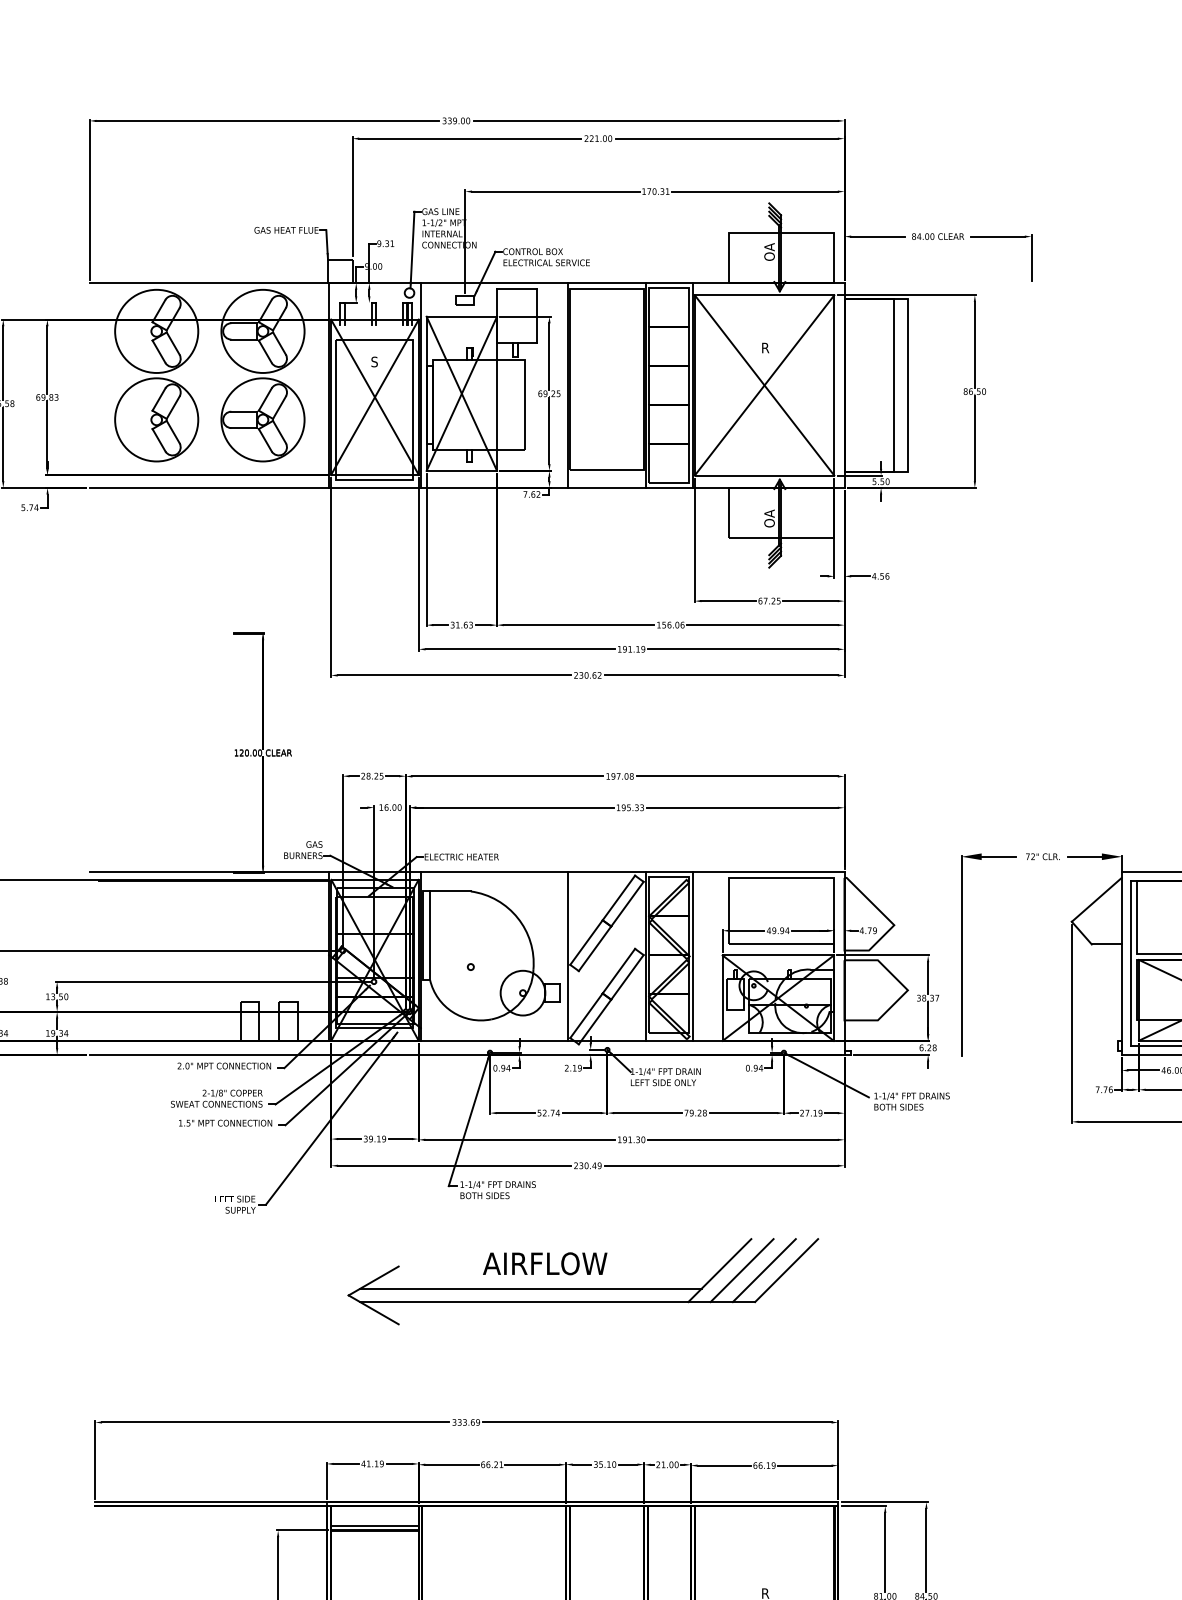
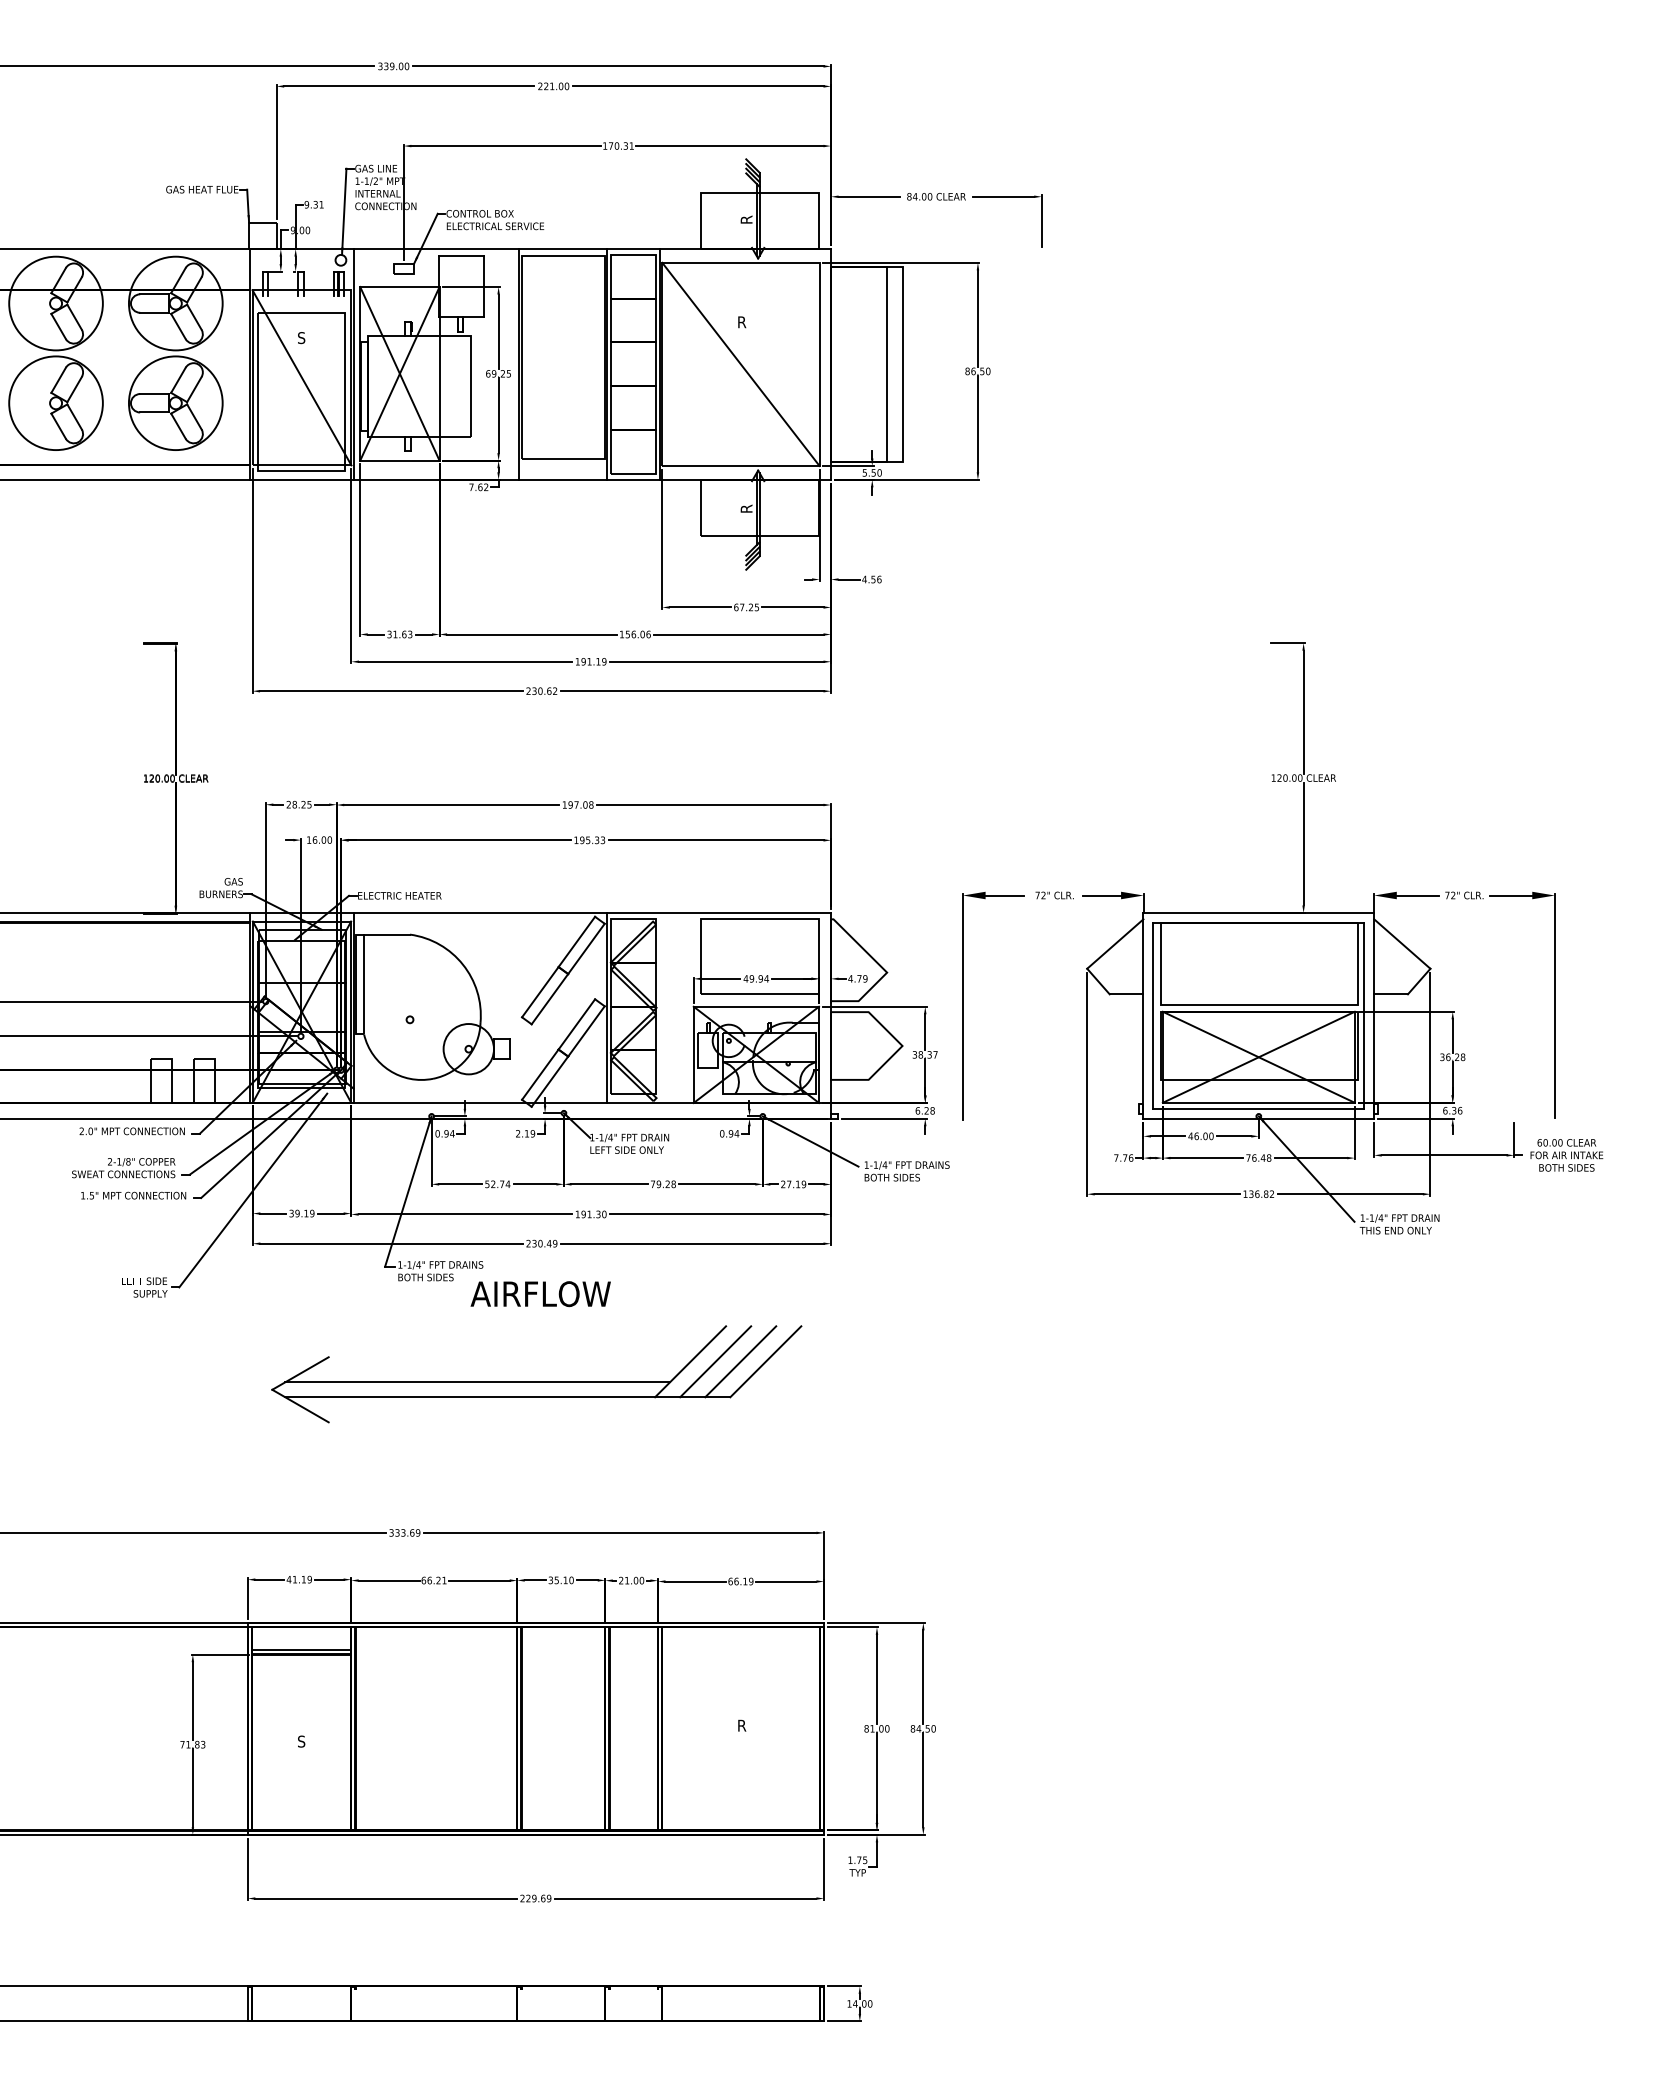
text: (769, 252) -> (746, 214), OA -> R
line: (764, 385) -> (740, 364), removed
line: (374, 397) -> (301, 377), removed
text: (769, 518) -> (746, 514), OA -> R
line: (568, 957) -> (519, 1008), removed
line: (693, 957) -> (660, 1008), removed
text: (544, 1264) -> (540, 1294), moved

